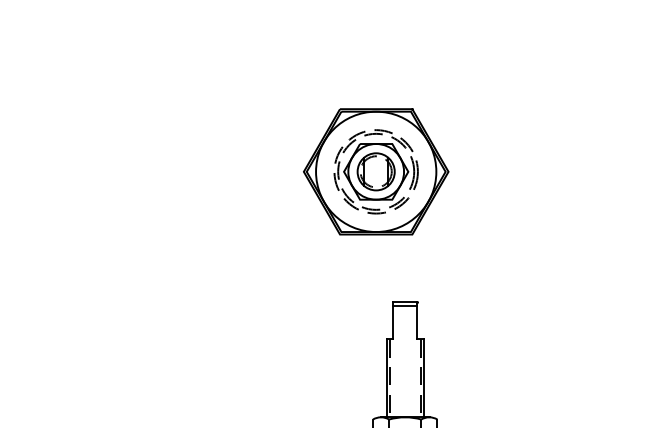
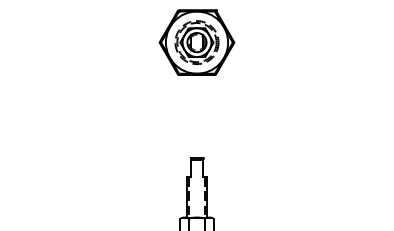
part: (375, 171) -> (196, 42), moved

